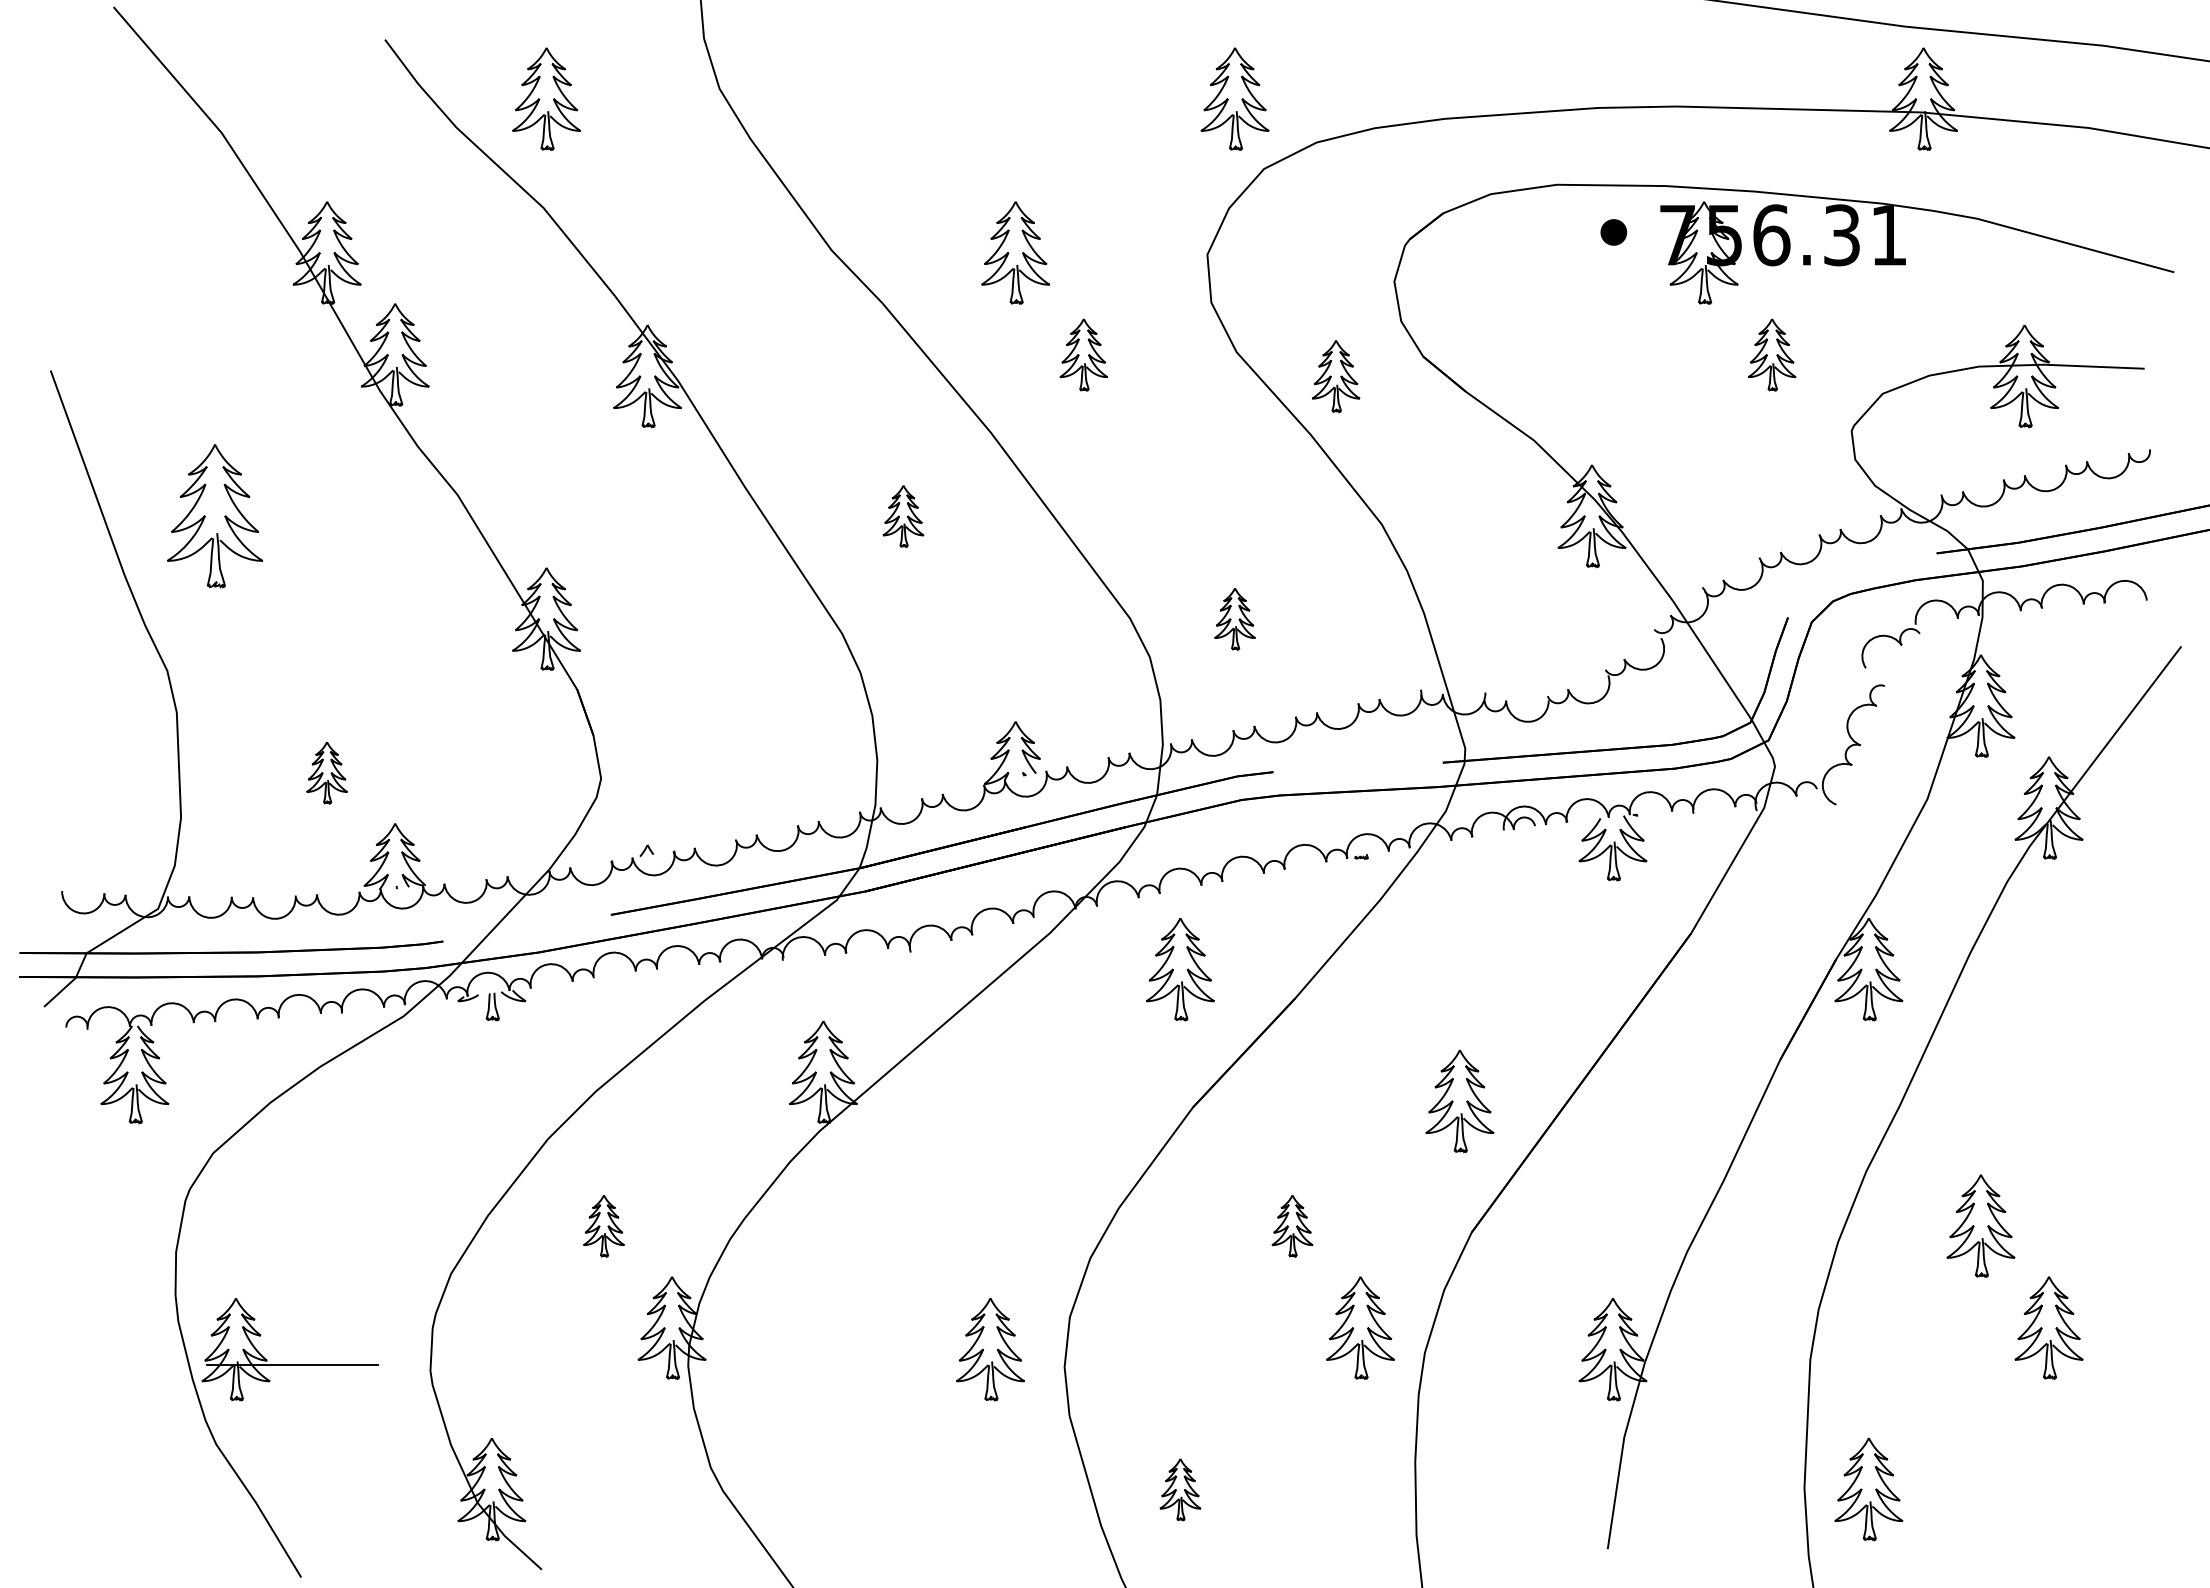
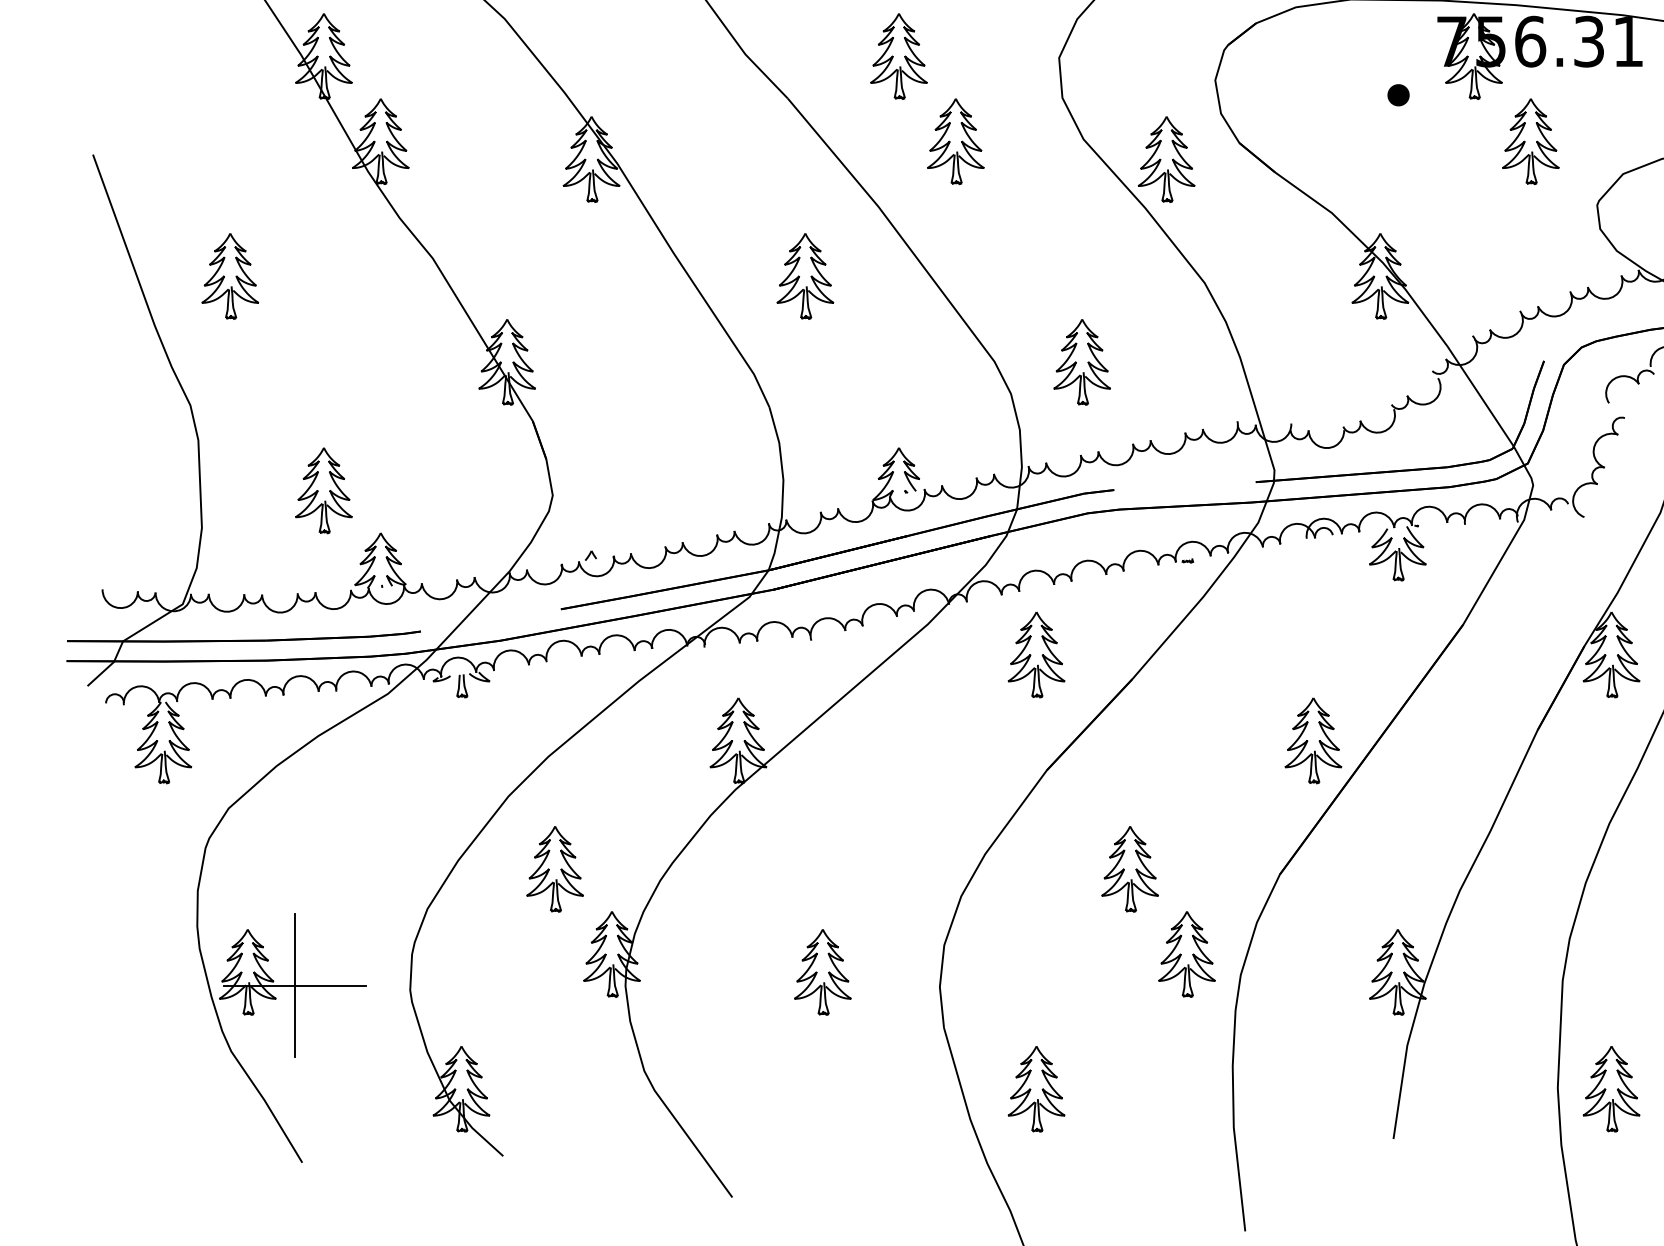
part: (1613, 232) -> (1398, 95), moved
part: (1083, 354) -> (955, 141), size x1.43
part: (1771, 354) -> (1530, 141), size x1.43
part: (1335, 376) -> (1166, 159), size x1.43
part: (214, 515) -> (229, 275), size x0.71
part: (903, 516) -> (805, 276), size x1.67
part: (1234, 618) -> (1081, 361), size x1.67
part: (326, 772) -> (323, 490), size x1.67
part: (1459, 1101) -> (1313, 740), moved
part: (603, 1225) -> (554, 868), size x1.67
part: (1292, 1225) -> (1130, 868), size x1.67
part: (990, 1349) -> (822, 972), moved
line: (292, 1365) -> (294, 985), added
part: (1180, 1489) -> (1036, 1089), size x1.67

